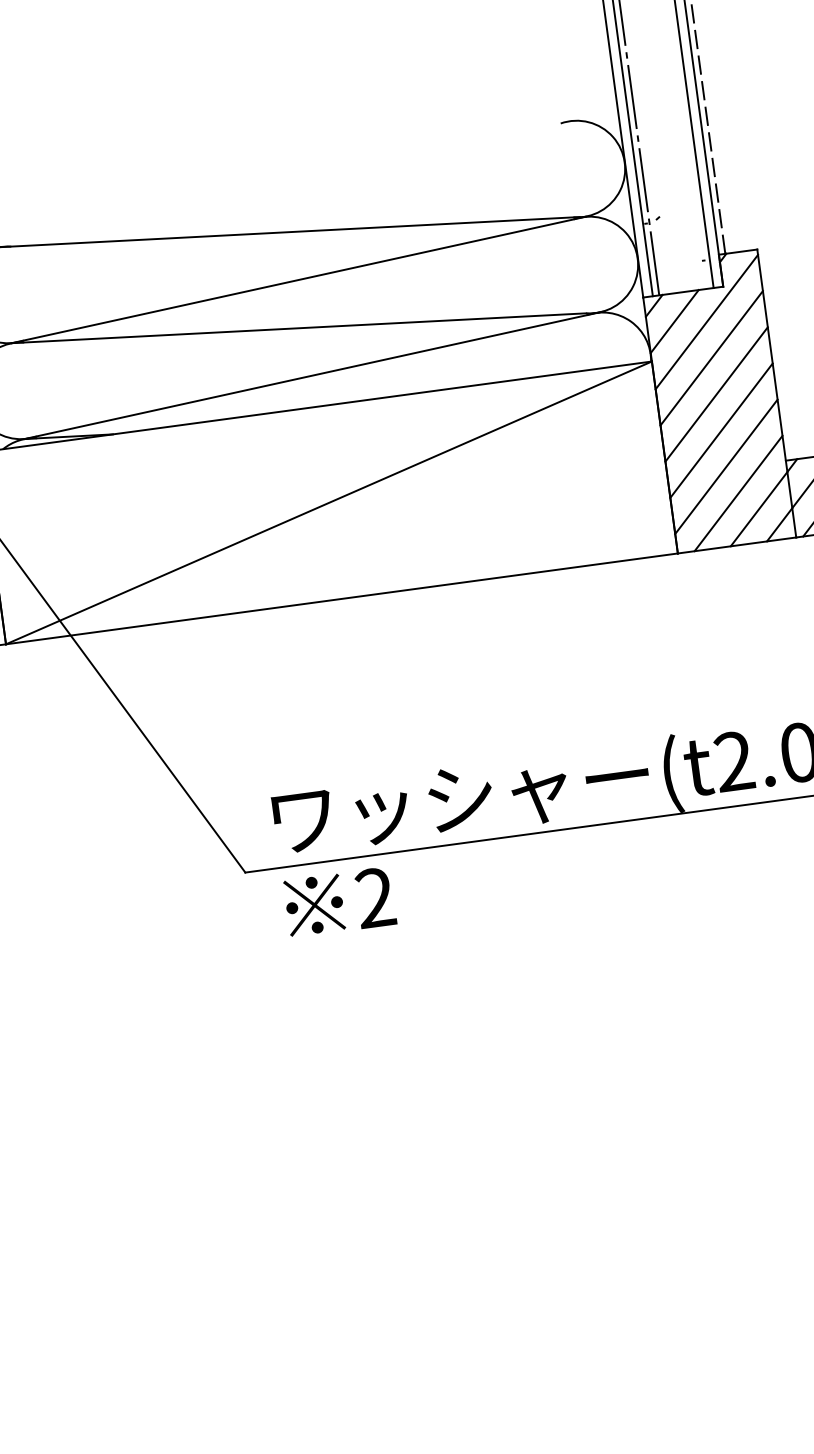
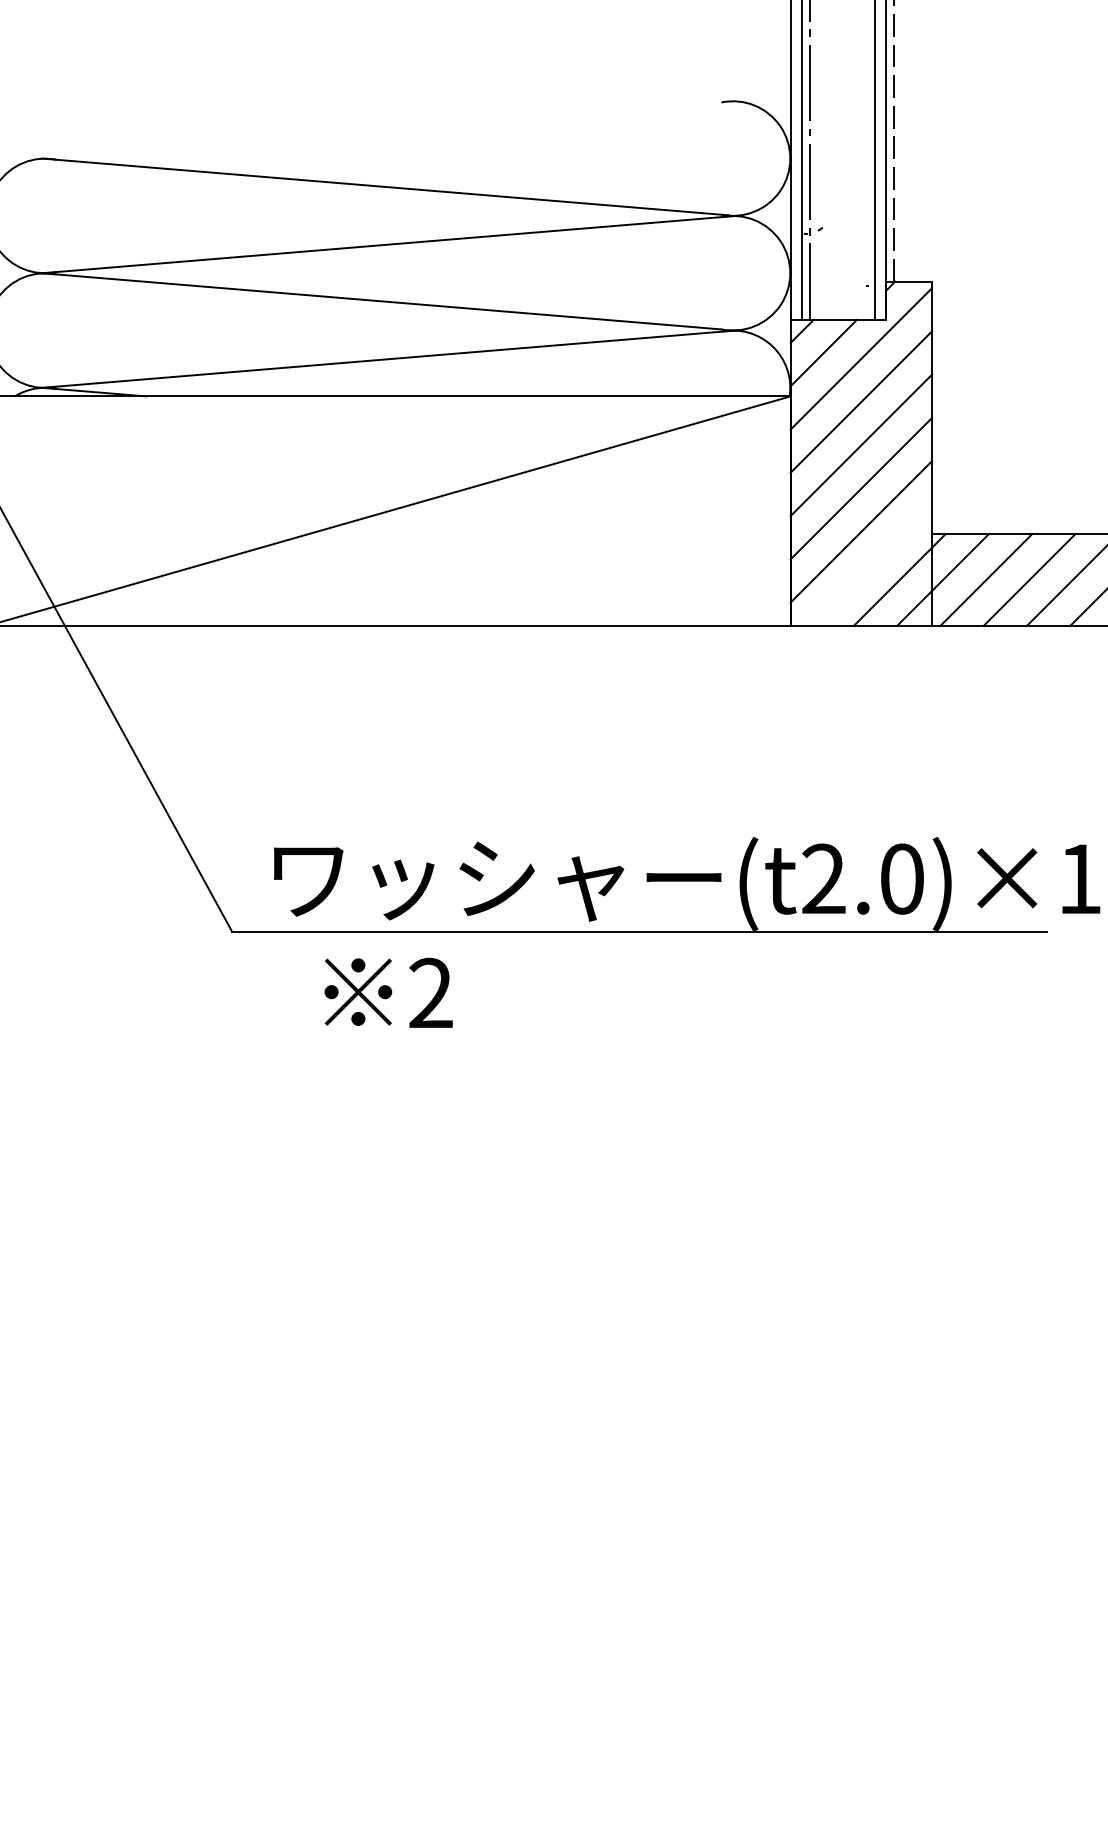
line: (738, 492) -> (871, 564), removed
text: (339, 902) -> (388, 992), moved

